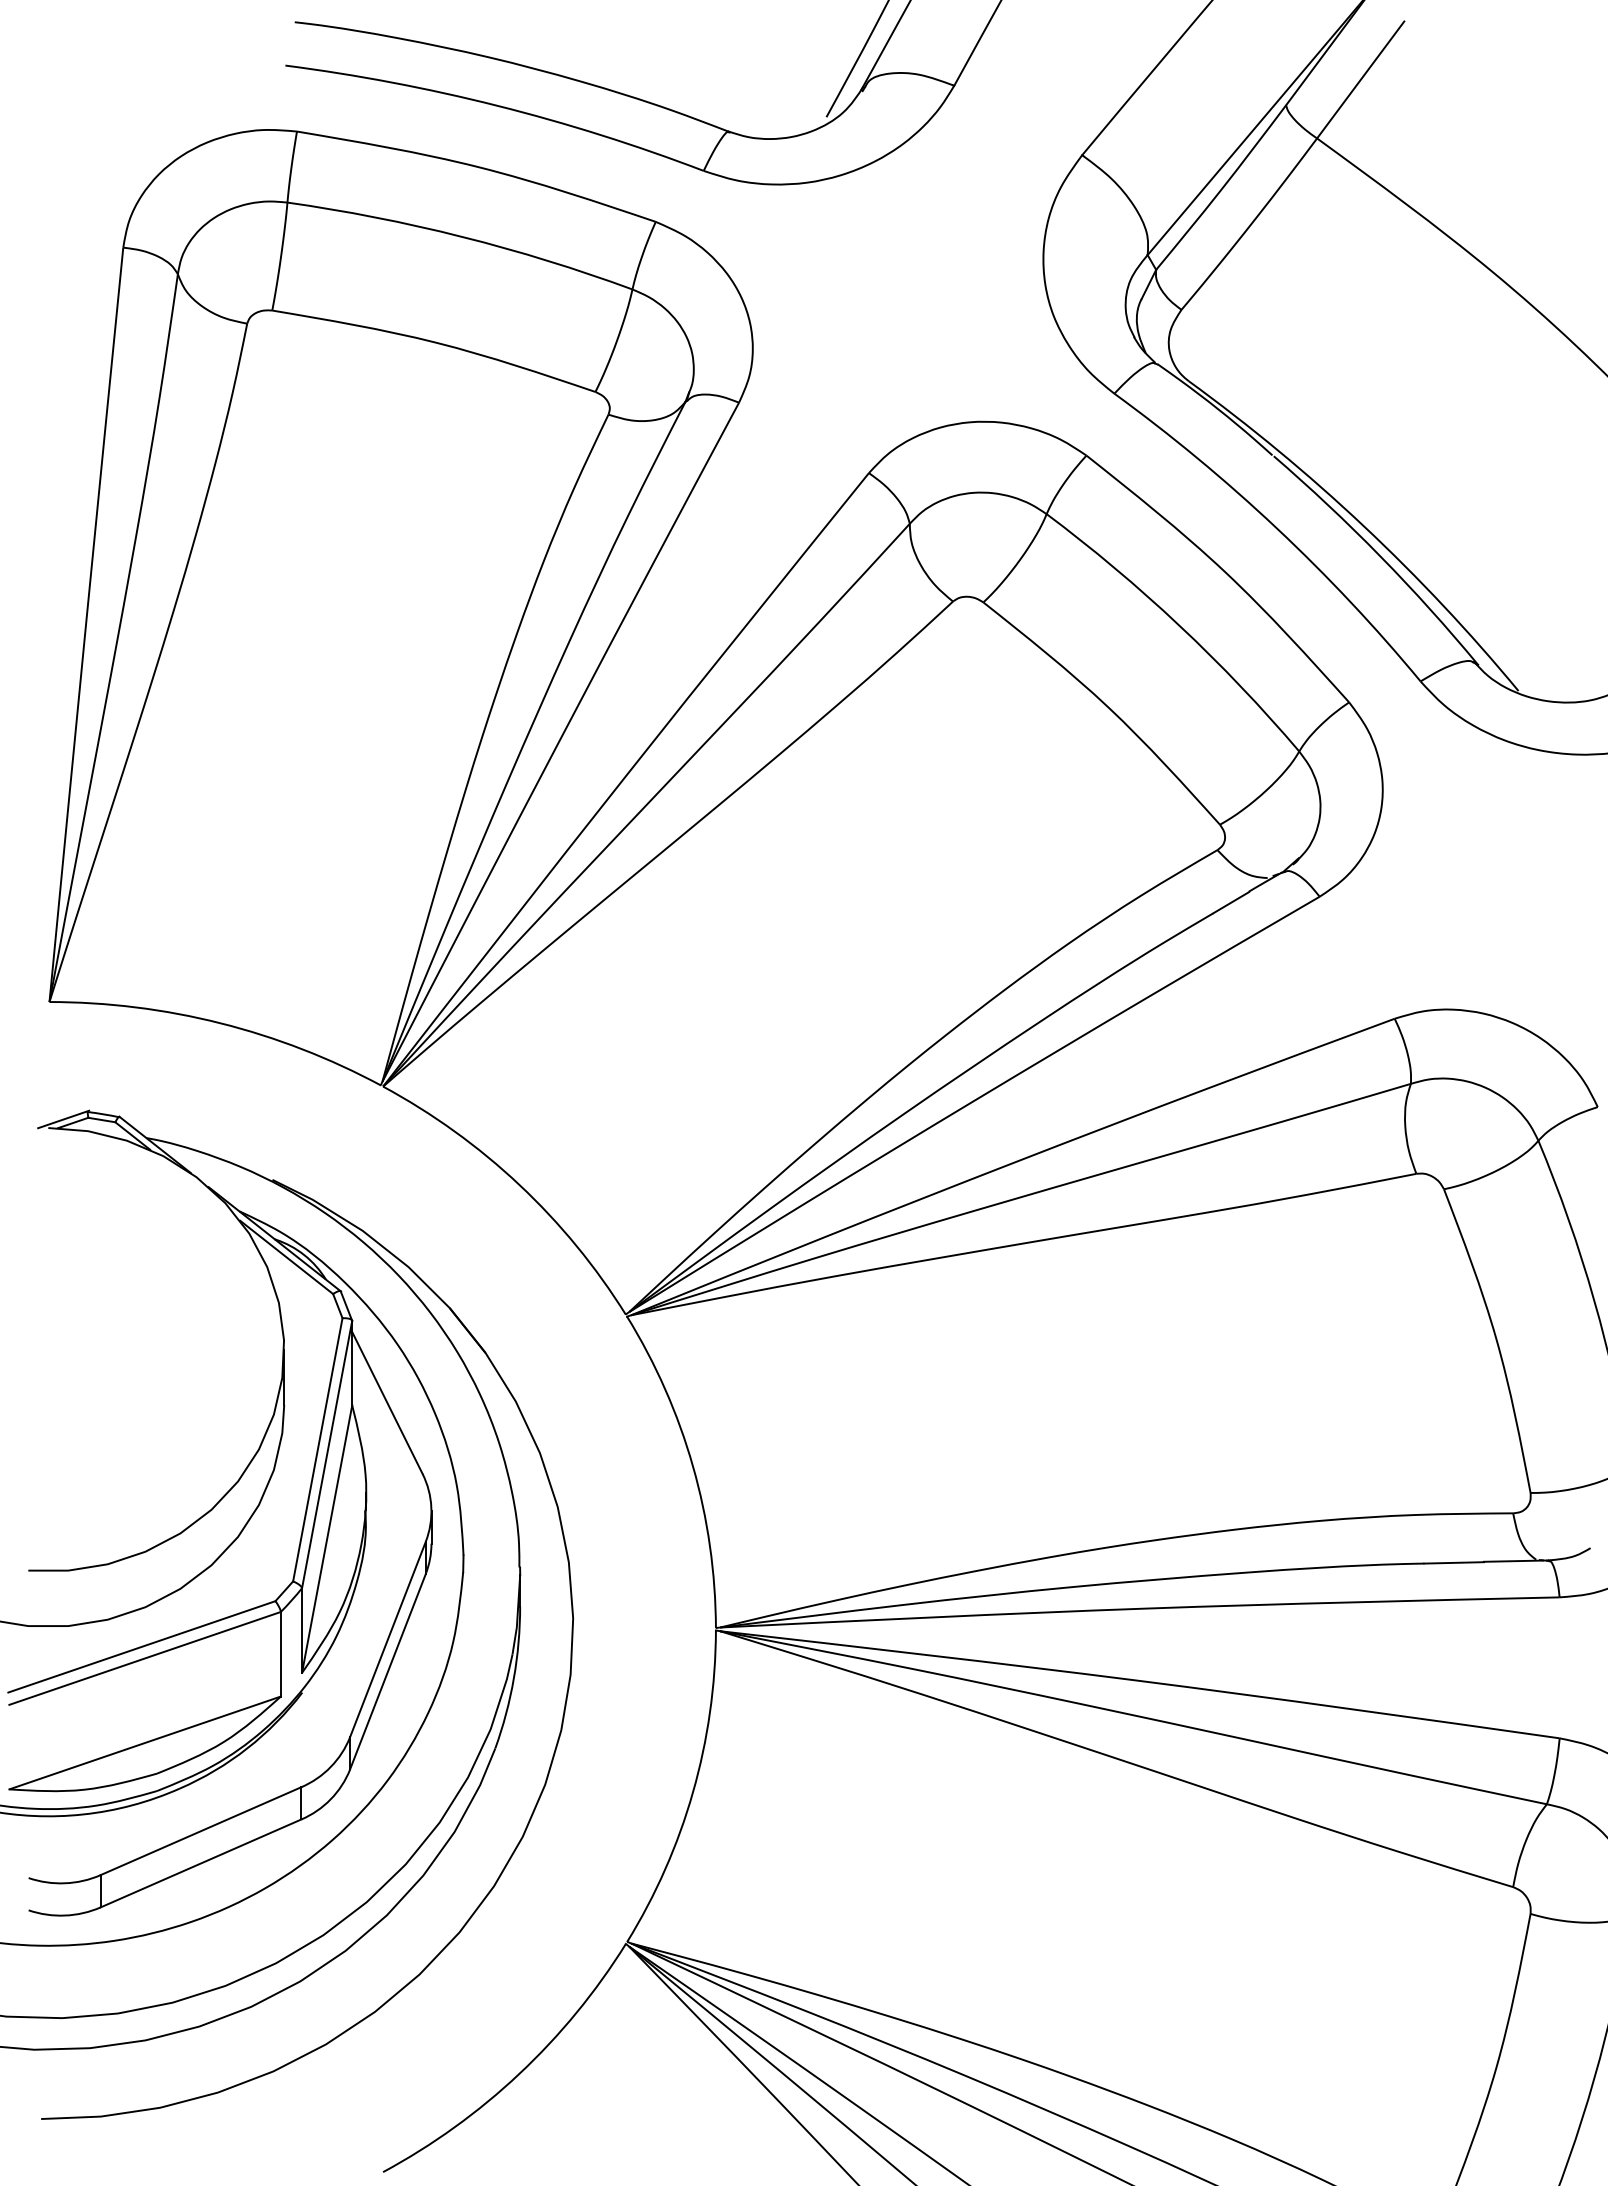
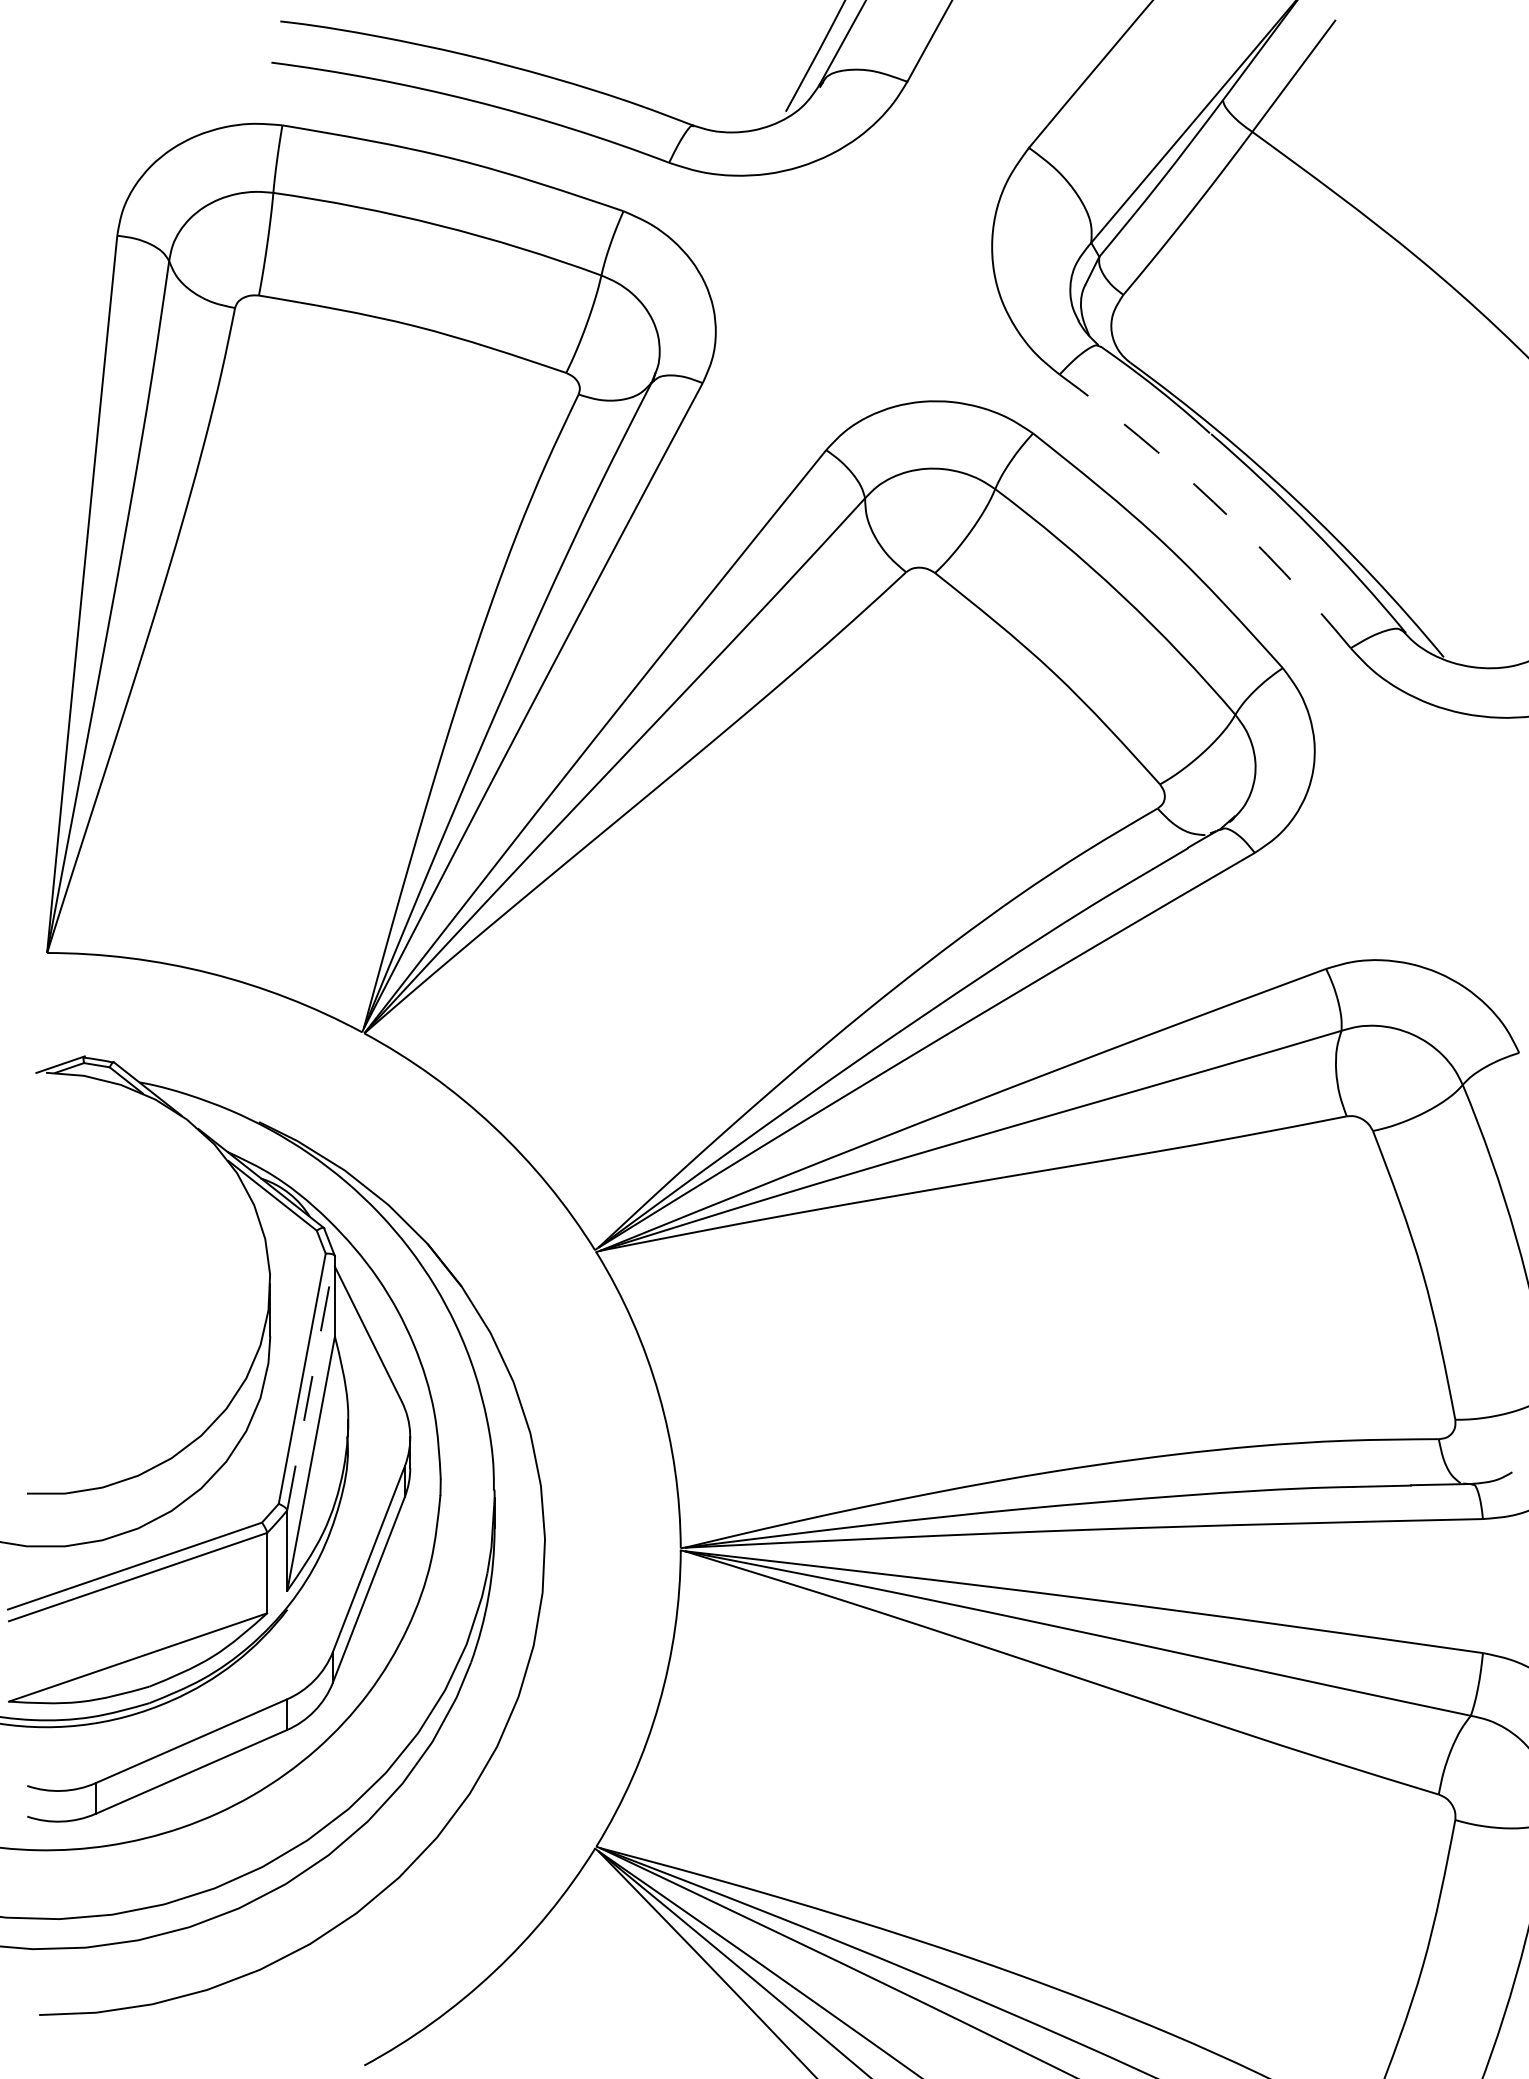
arc: (1276, 528) -> (1213, 502), solid -> dashed
line: (327, 1454) -> (311, 1383), solid -> dashed

